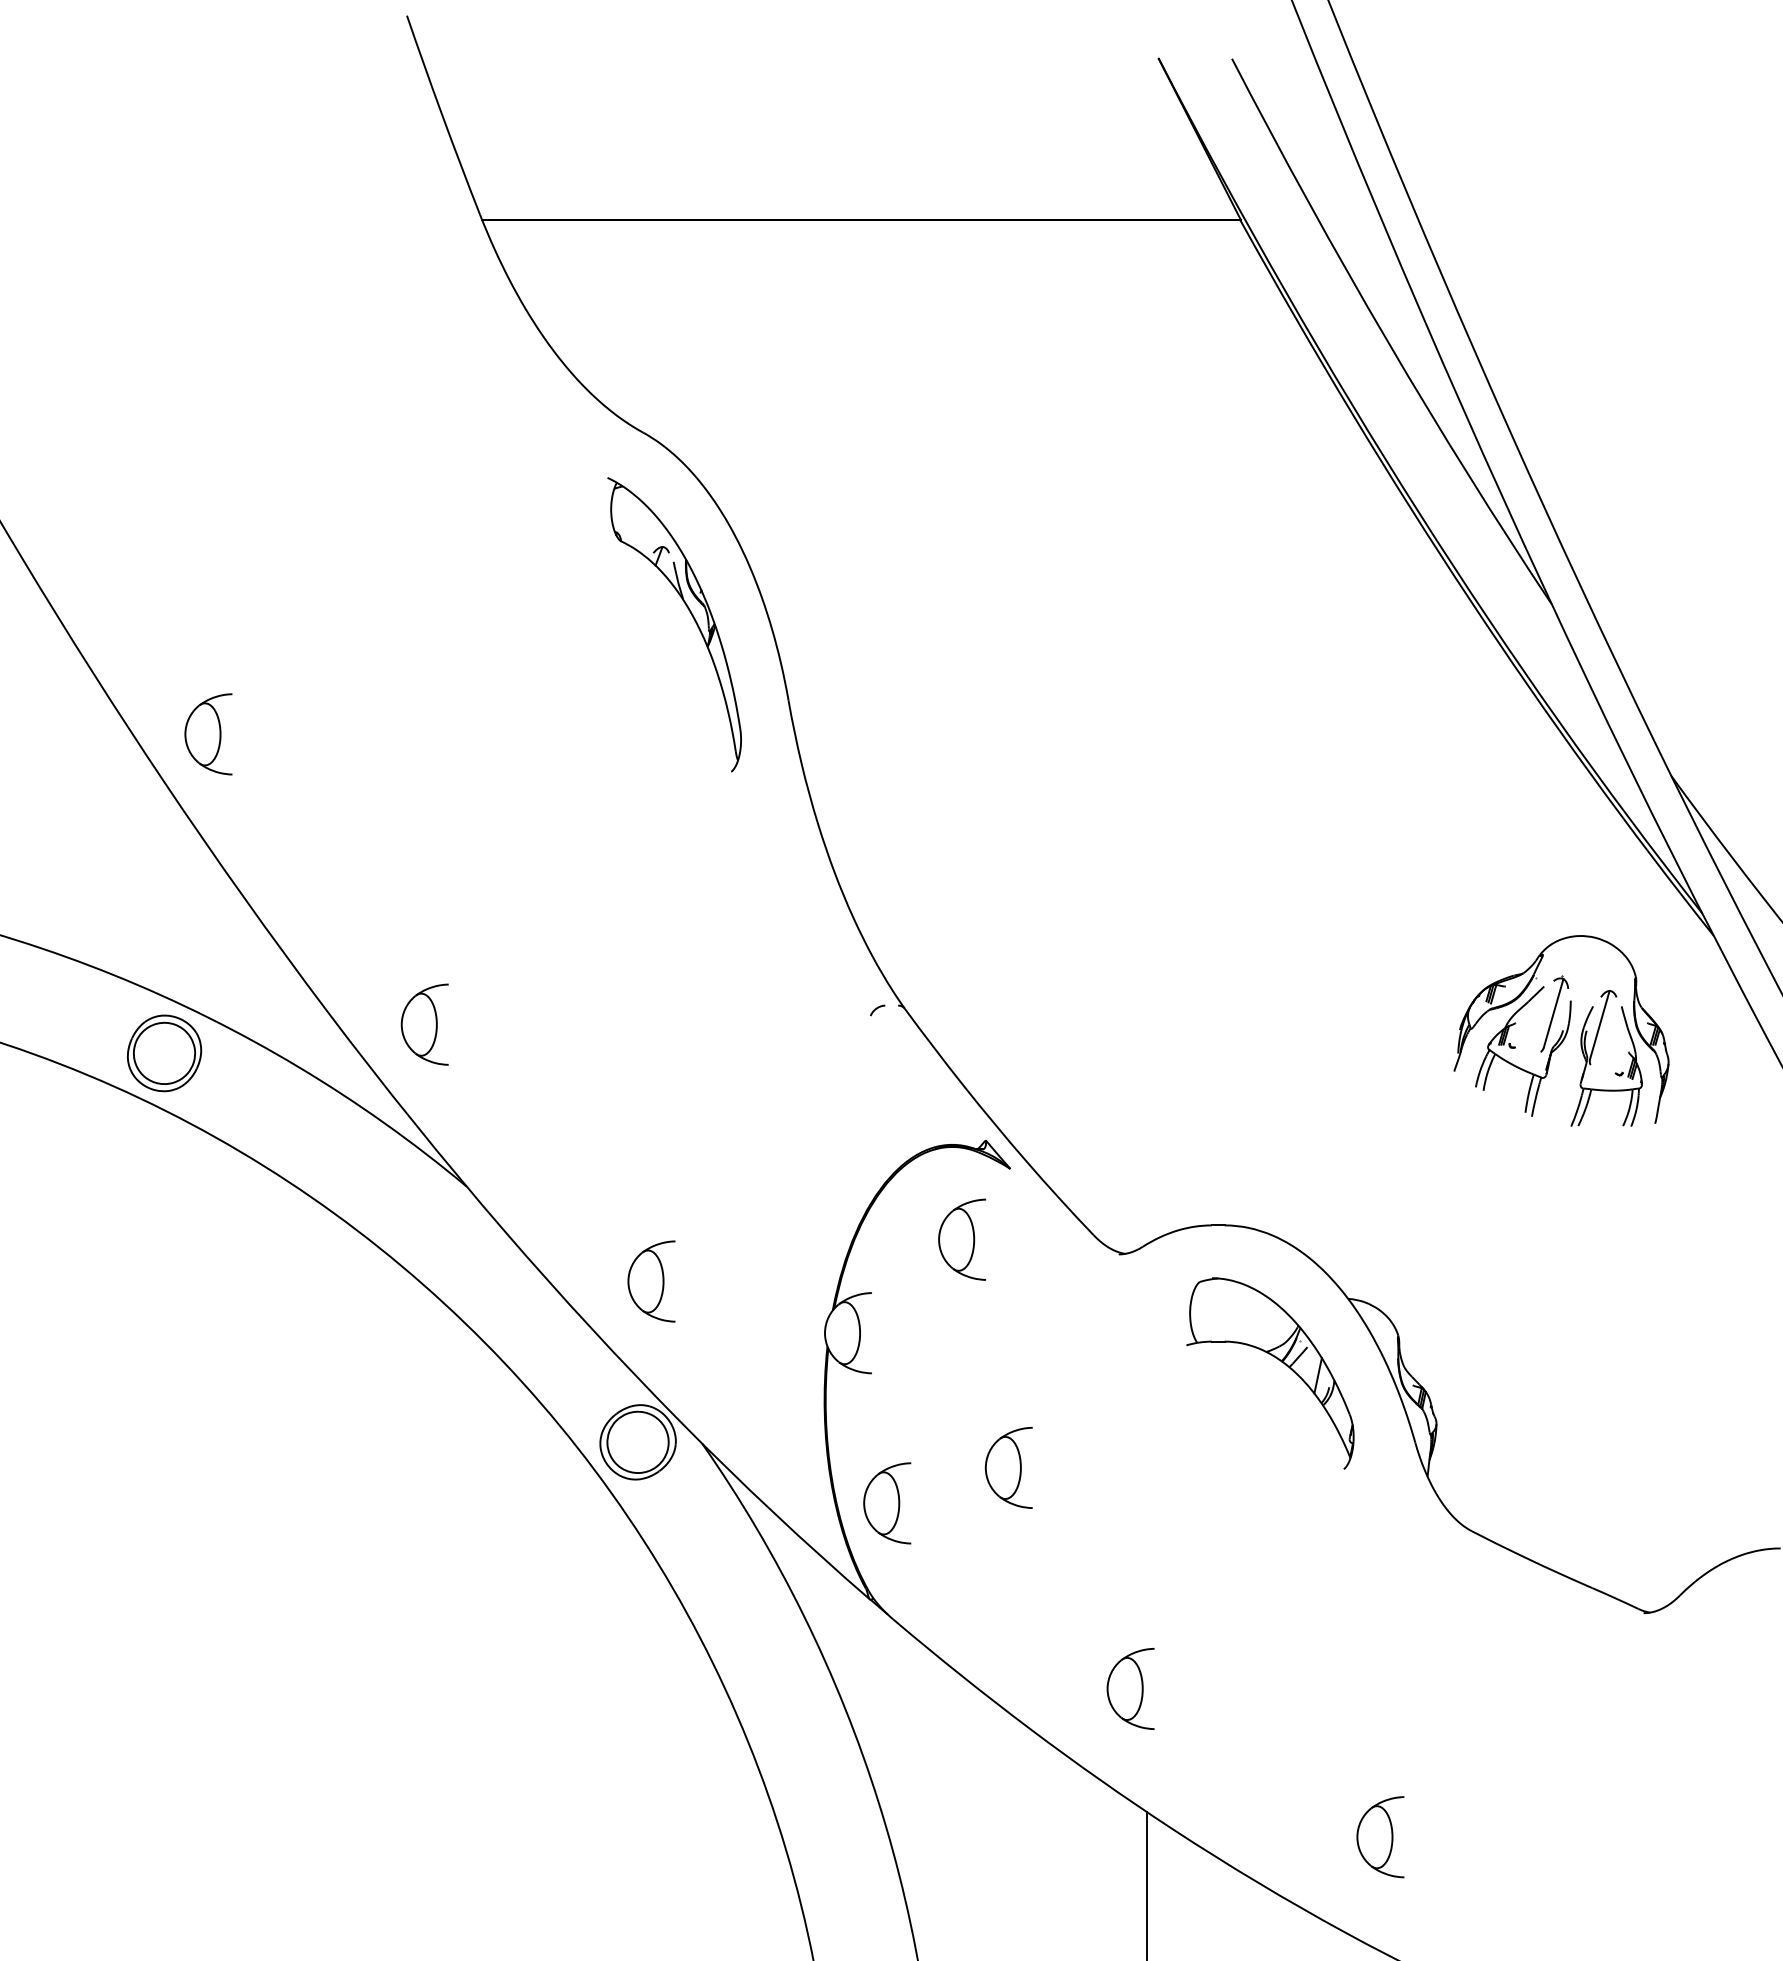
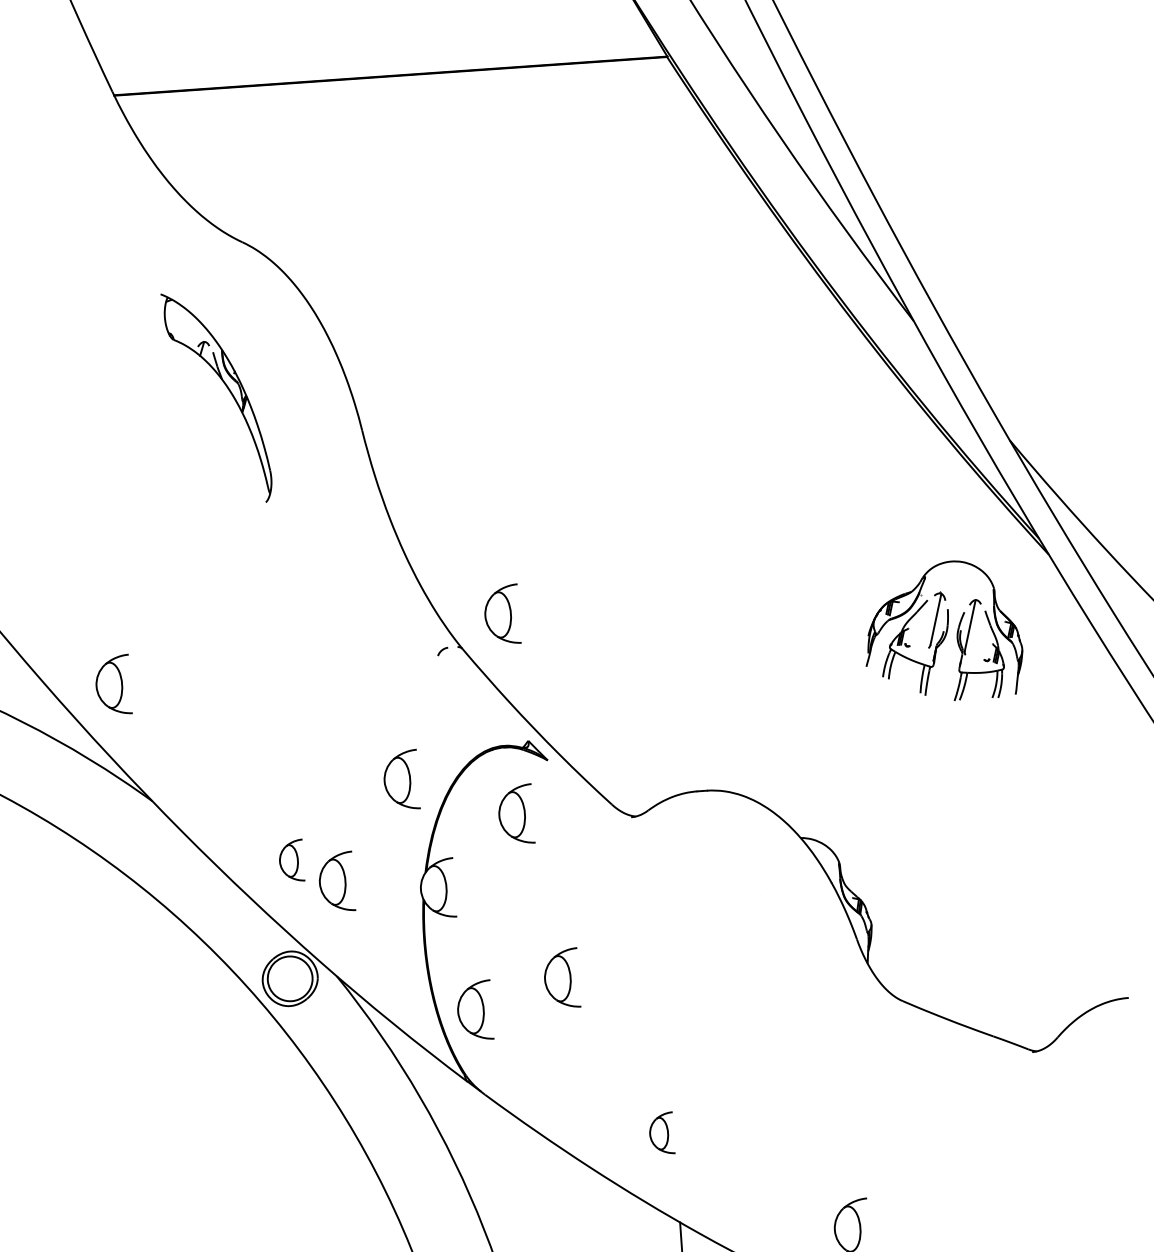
part: (689, 612) -> (227, 388), moved
part: (962, 965) -> (502, 614), added
part: (808, 1181) -> (401, 779), added
part: (651, 1281) -> (291, 860), size x0.7
part: (710, 1314) -> (336, 881), added
part: (1278, 1360) -> (753, 886), removed
part: (1130, 1688) -> (661, 1133), size x0.7

